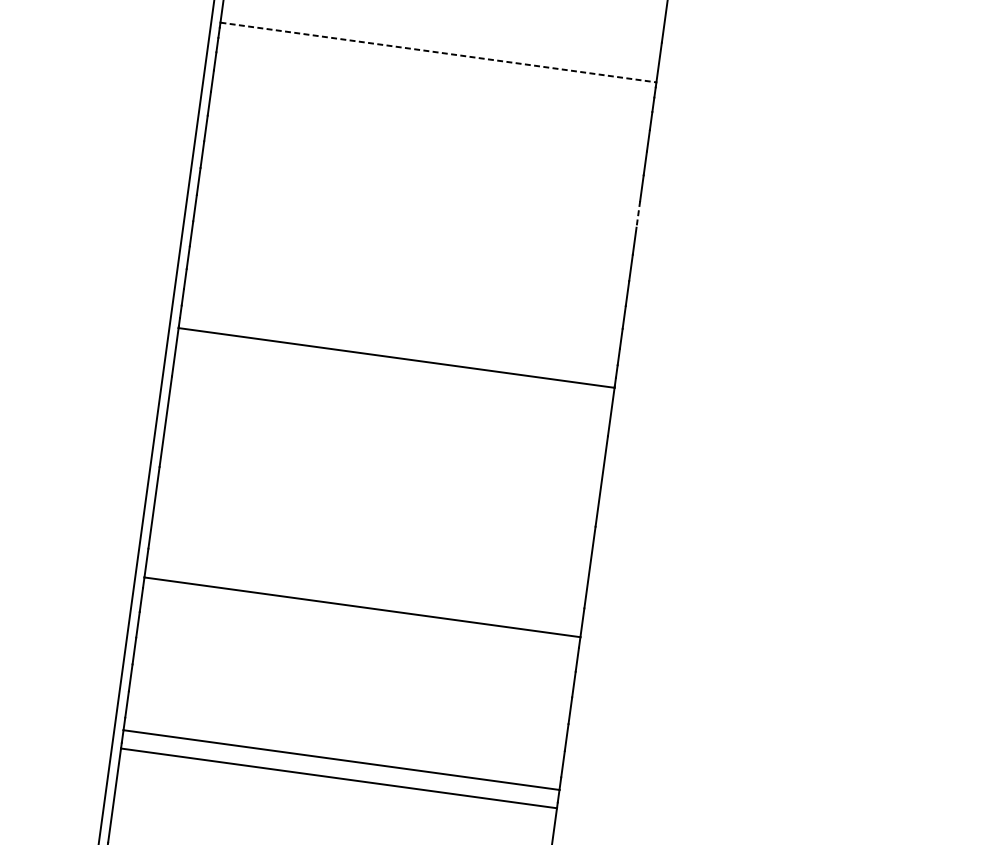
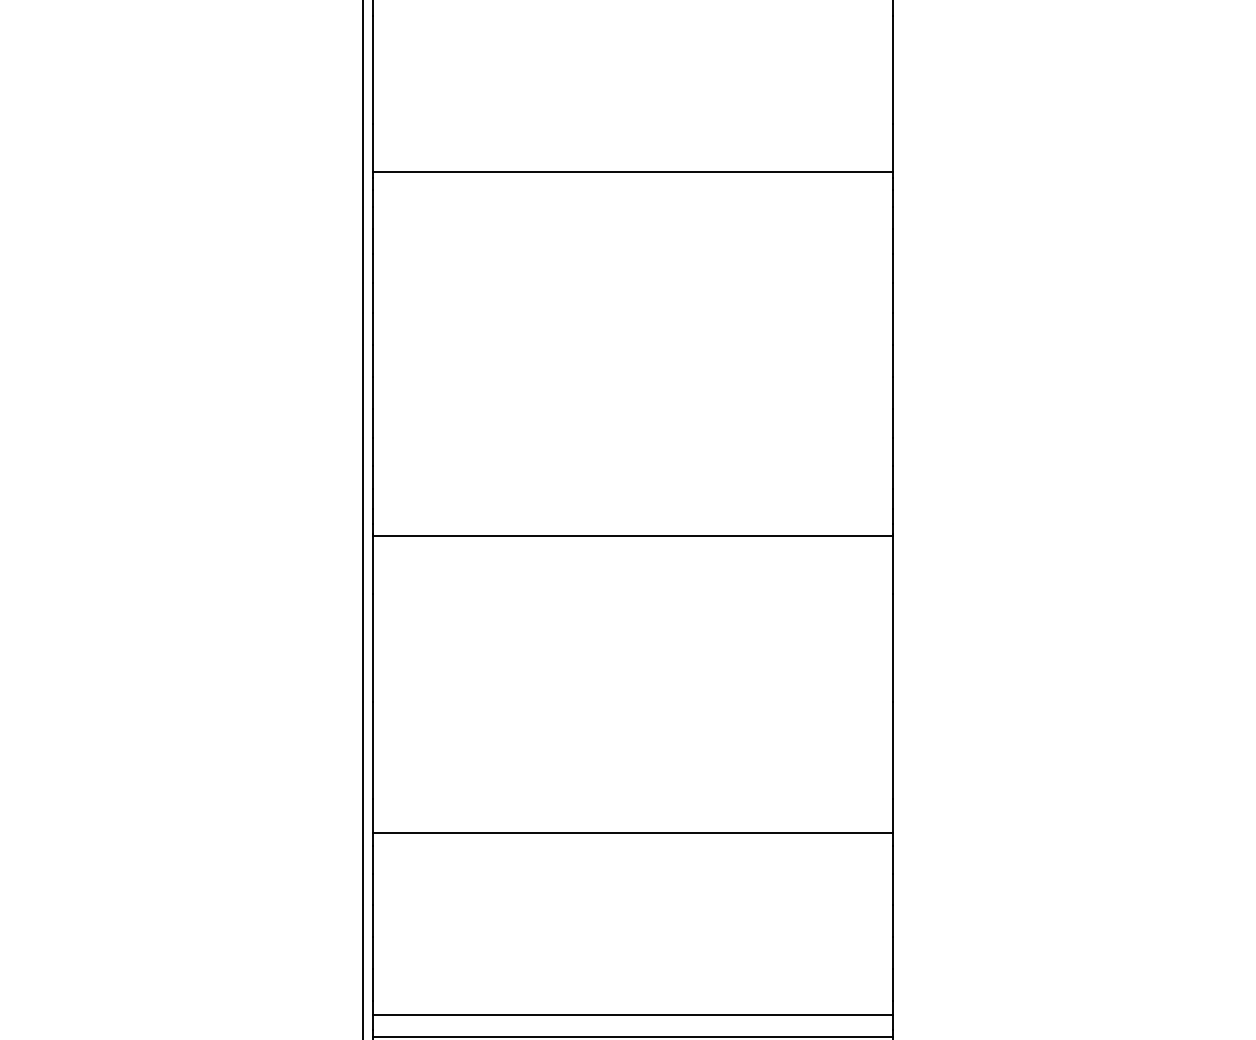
line: (438, 52) -> (633, 171), dashed -> solid
line: (638, 214) -> (893, 329), dashed -> solid

